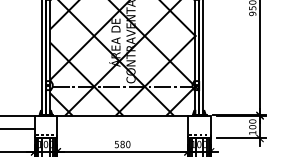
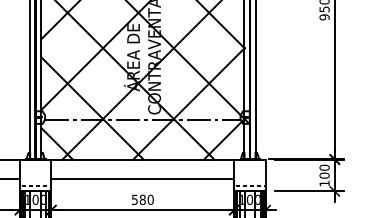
line: (122, 129) -> (142, 178), added

